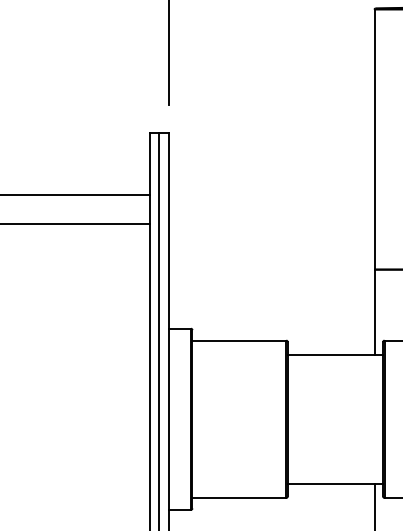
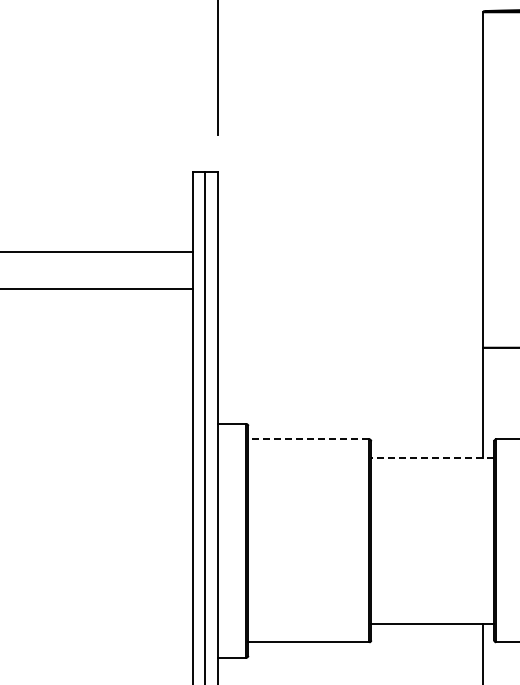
line: (239, 340) -> (308, 439), solid -> dashed
line: (335, 354) -> (432, 457), solid -> dashed

